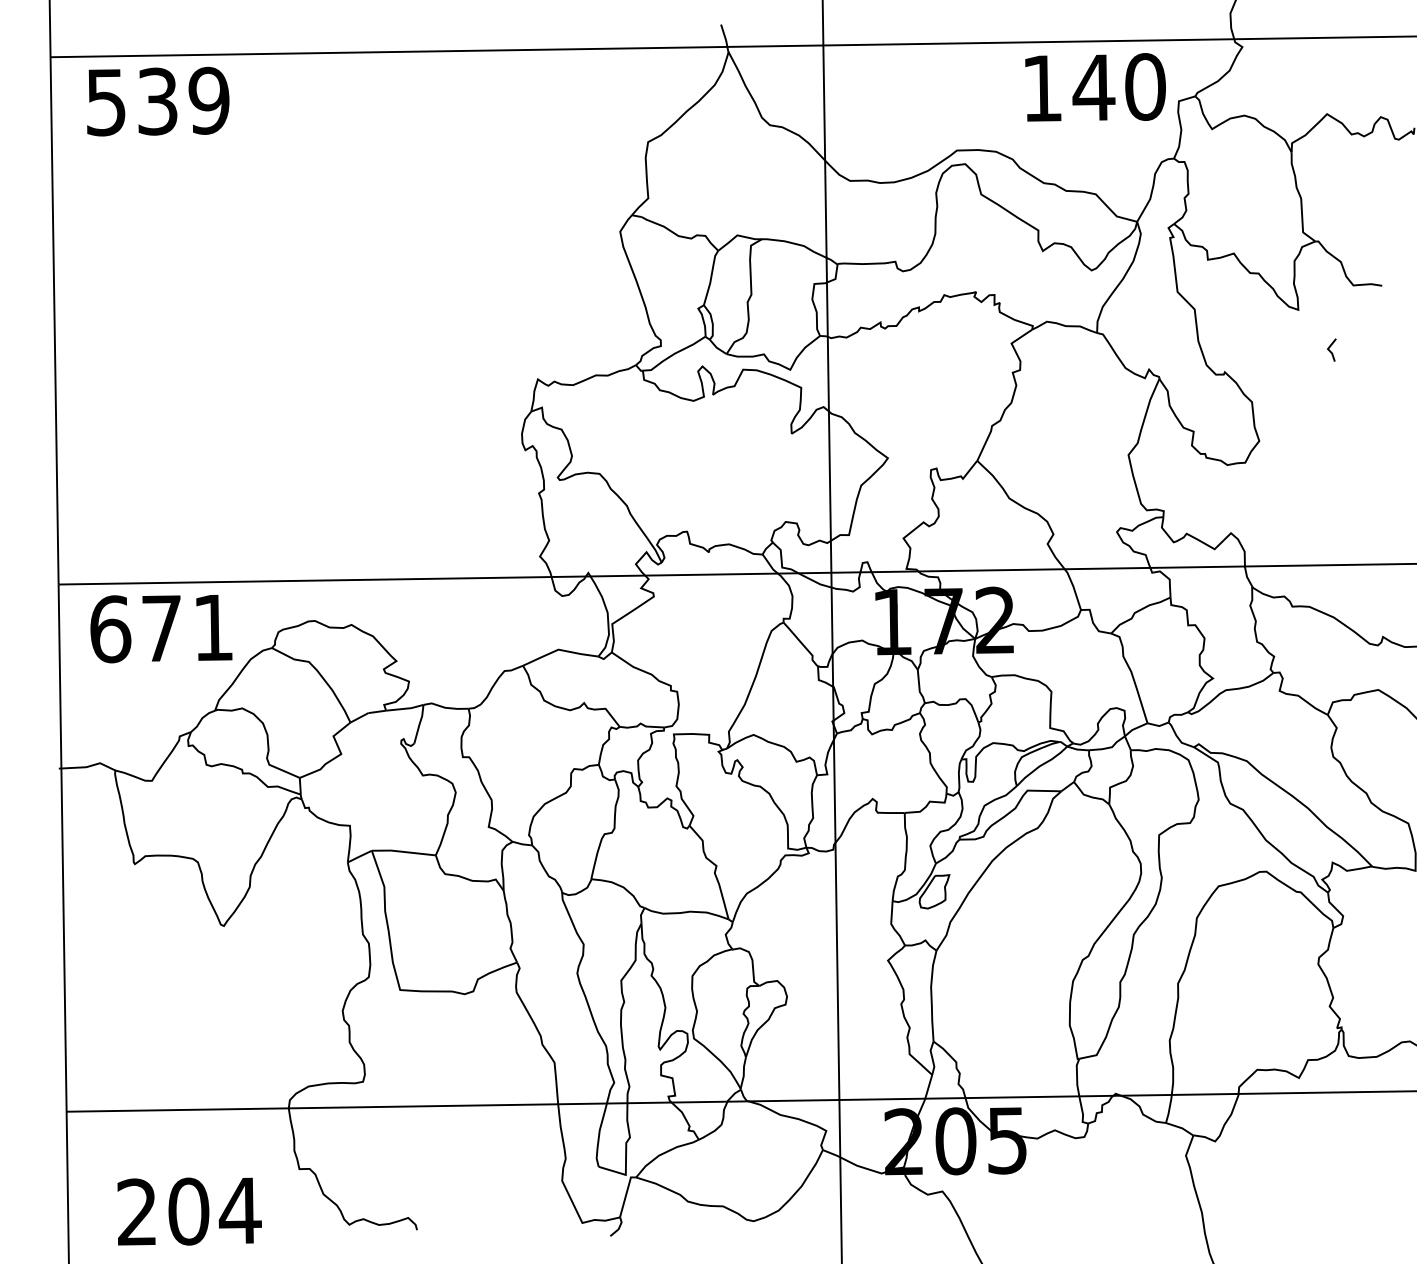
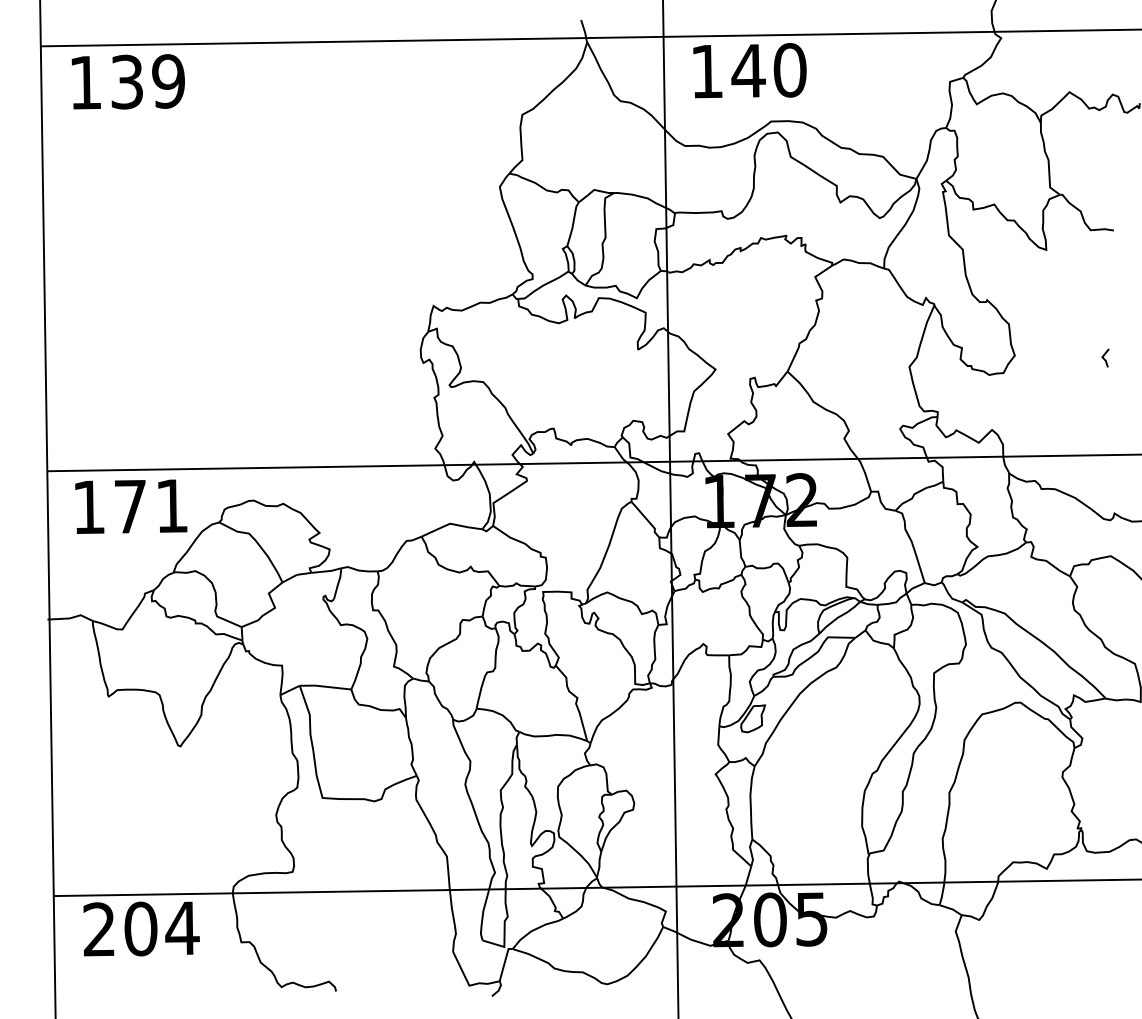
text: (1095, 87) -> (749, 70), moved
text: (106, 102) -> (85, 82), 539 -> 139
line: (1330, 350) -> (1104, 358), moved
text: (110, 629) -> (89, 507), 671 -> 171
text: (189, 1211) -> (141, 928), moved

